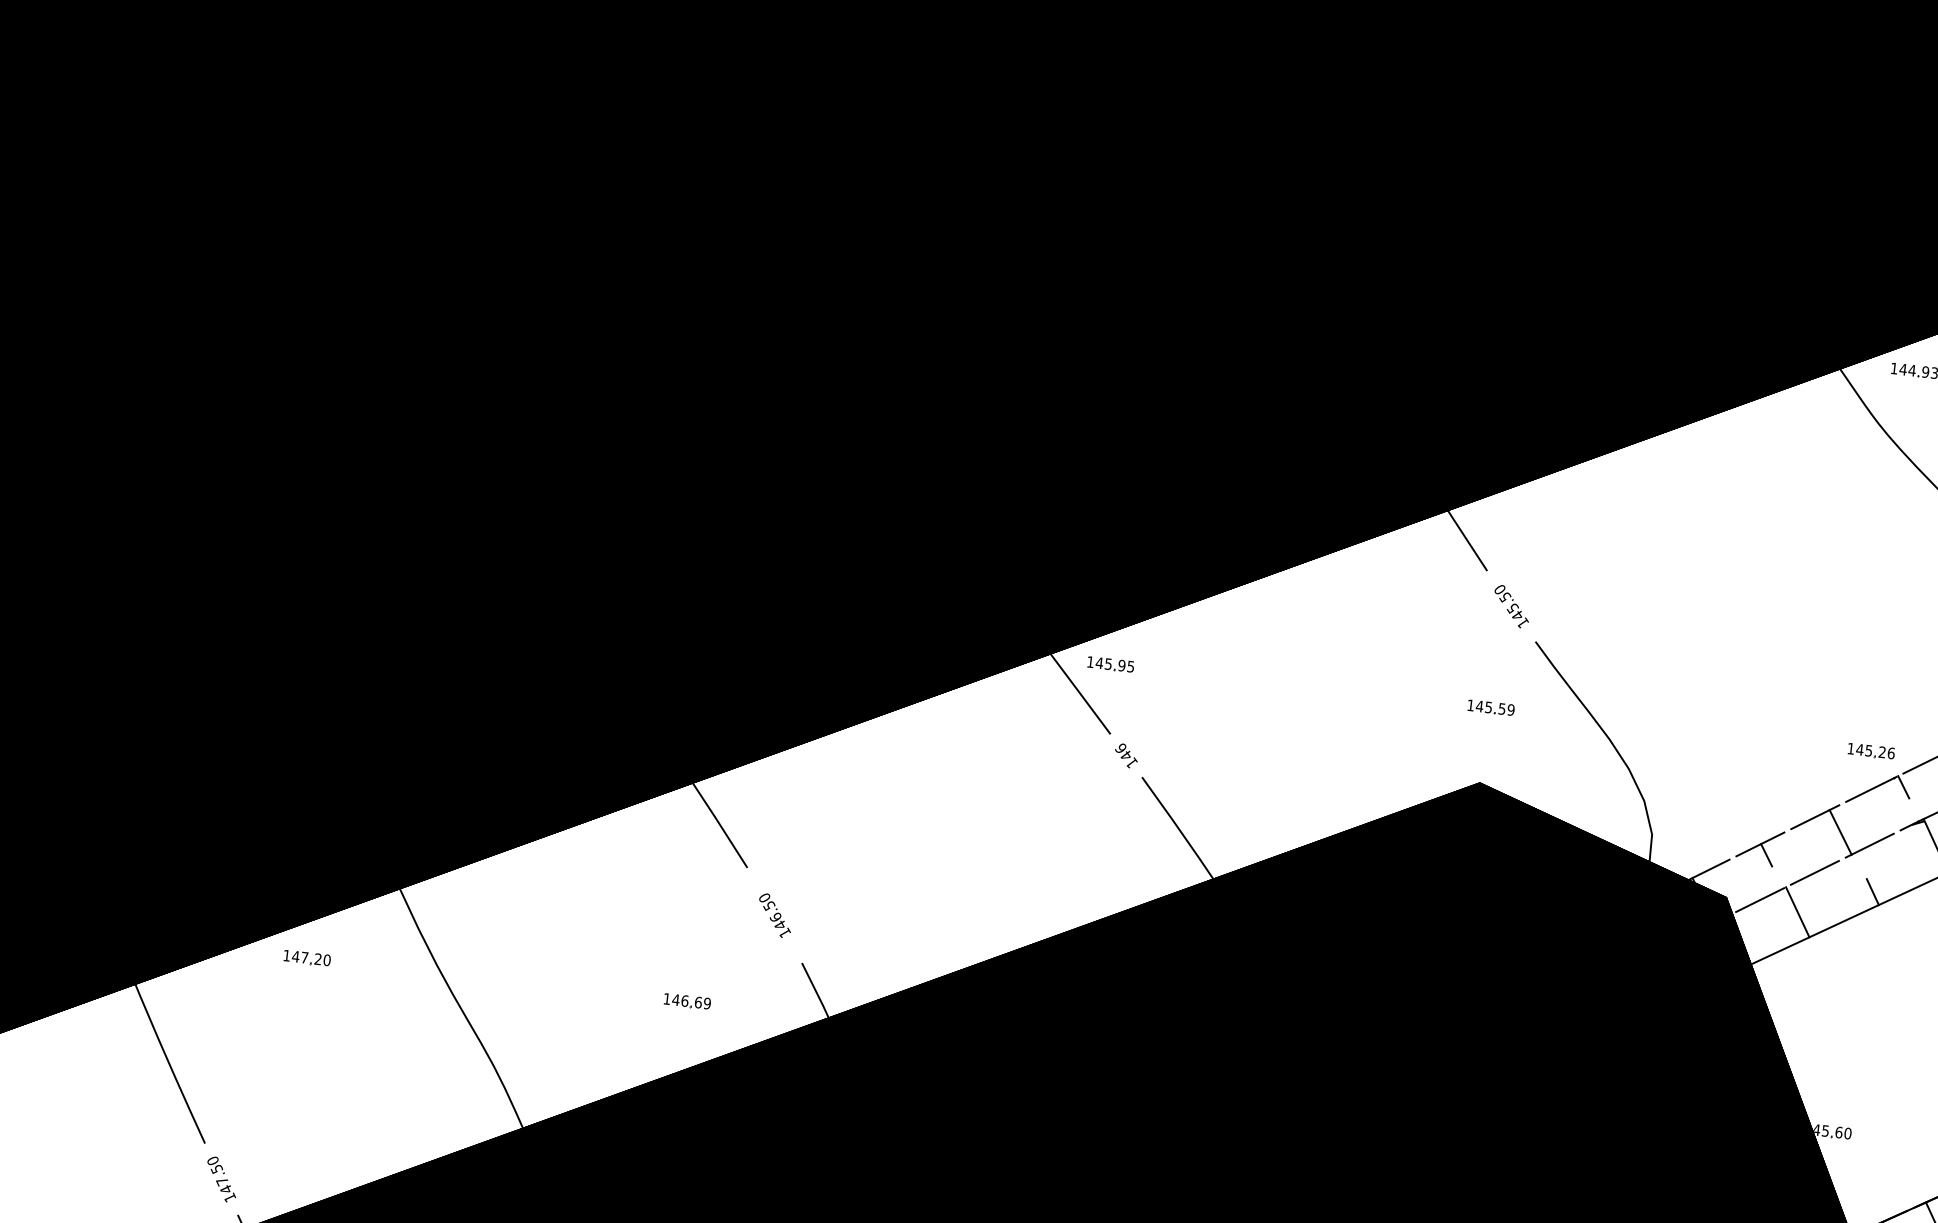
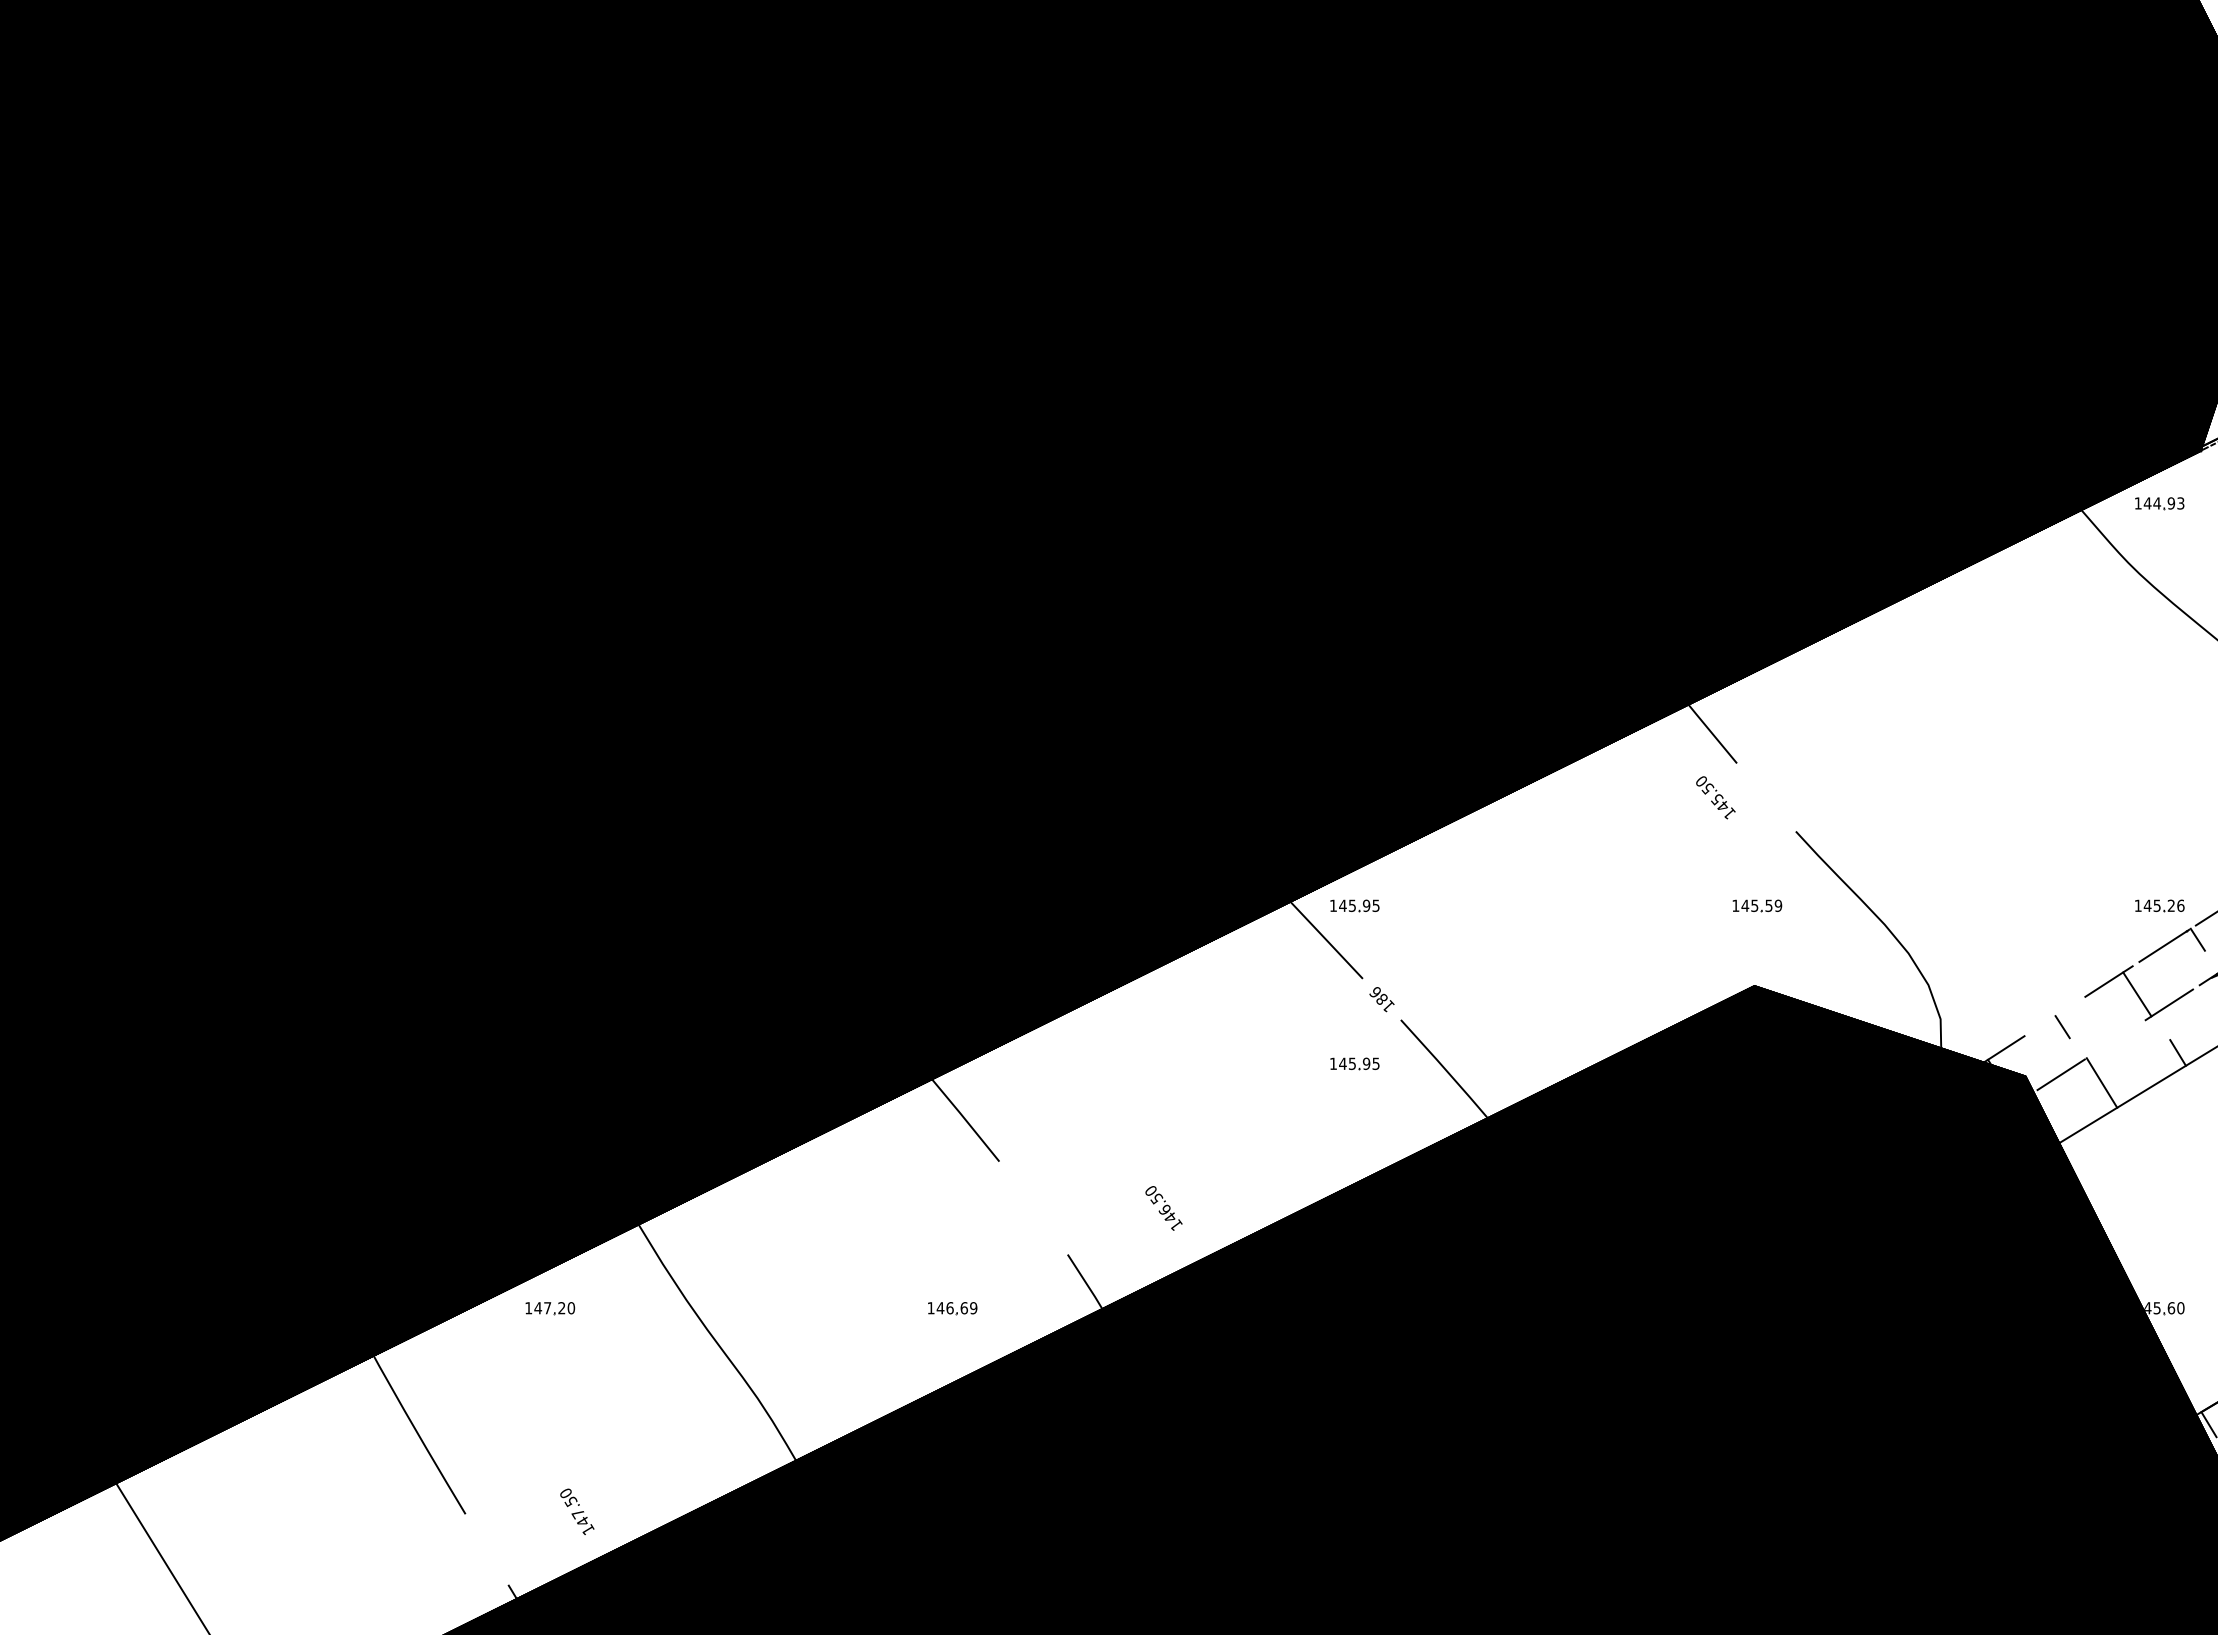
text: (1511, 606) -> (1715, 797), moved
text: (1126, 754) -> (1381, 998), 146 -> 186
part: (1093, 813) -> (1354, 1063), added
line: (1759, 844) -> (2054, 1016), removed
line: (1814, 872) -> (2114, 1039), removed
text: (774, 915) -> (1163, 1208), moved
text: (221, 1179) -> (577, 1511), moved

